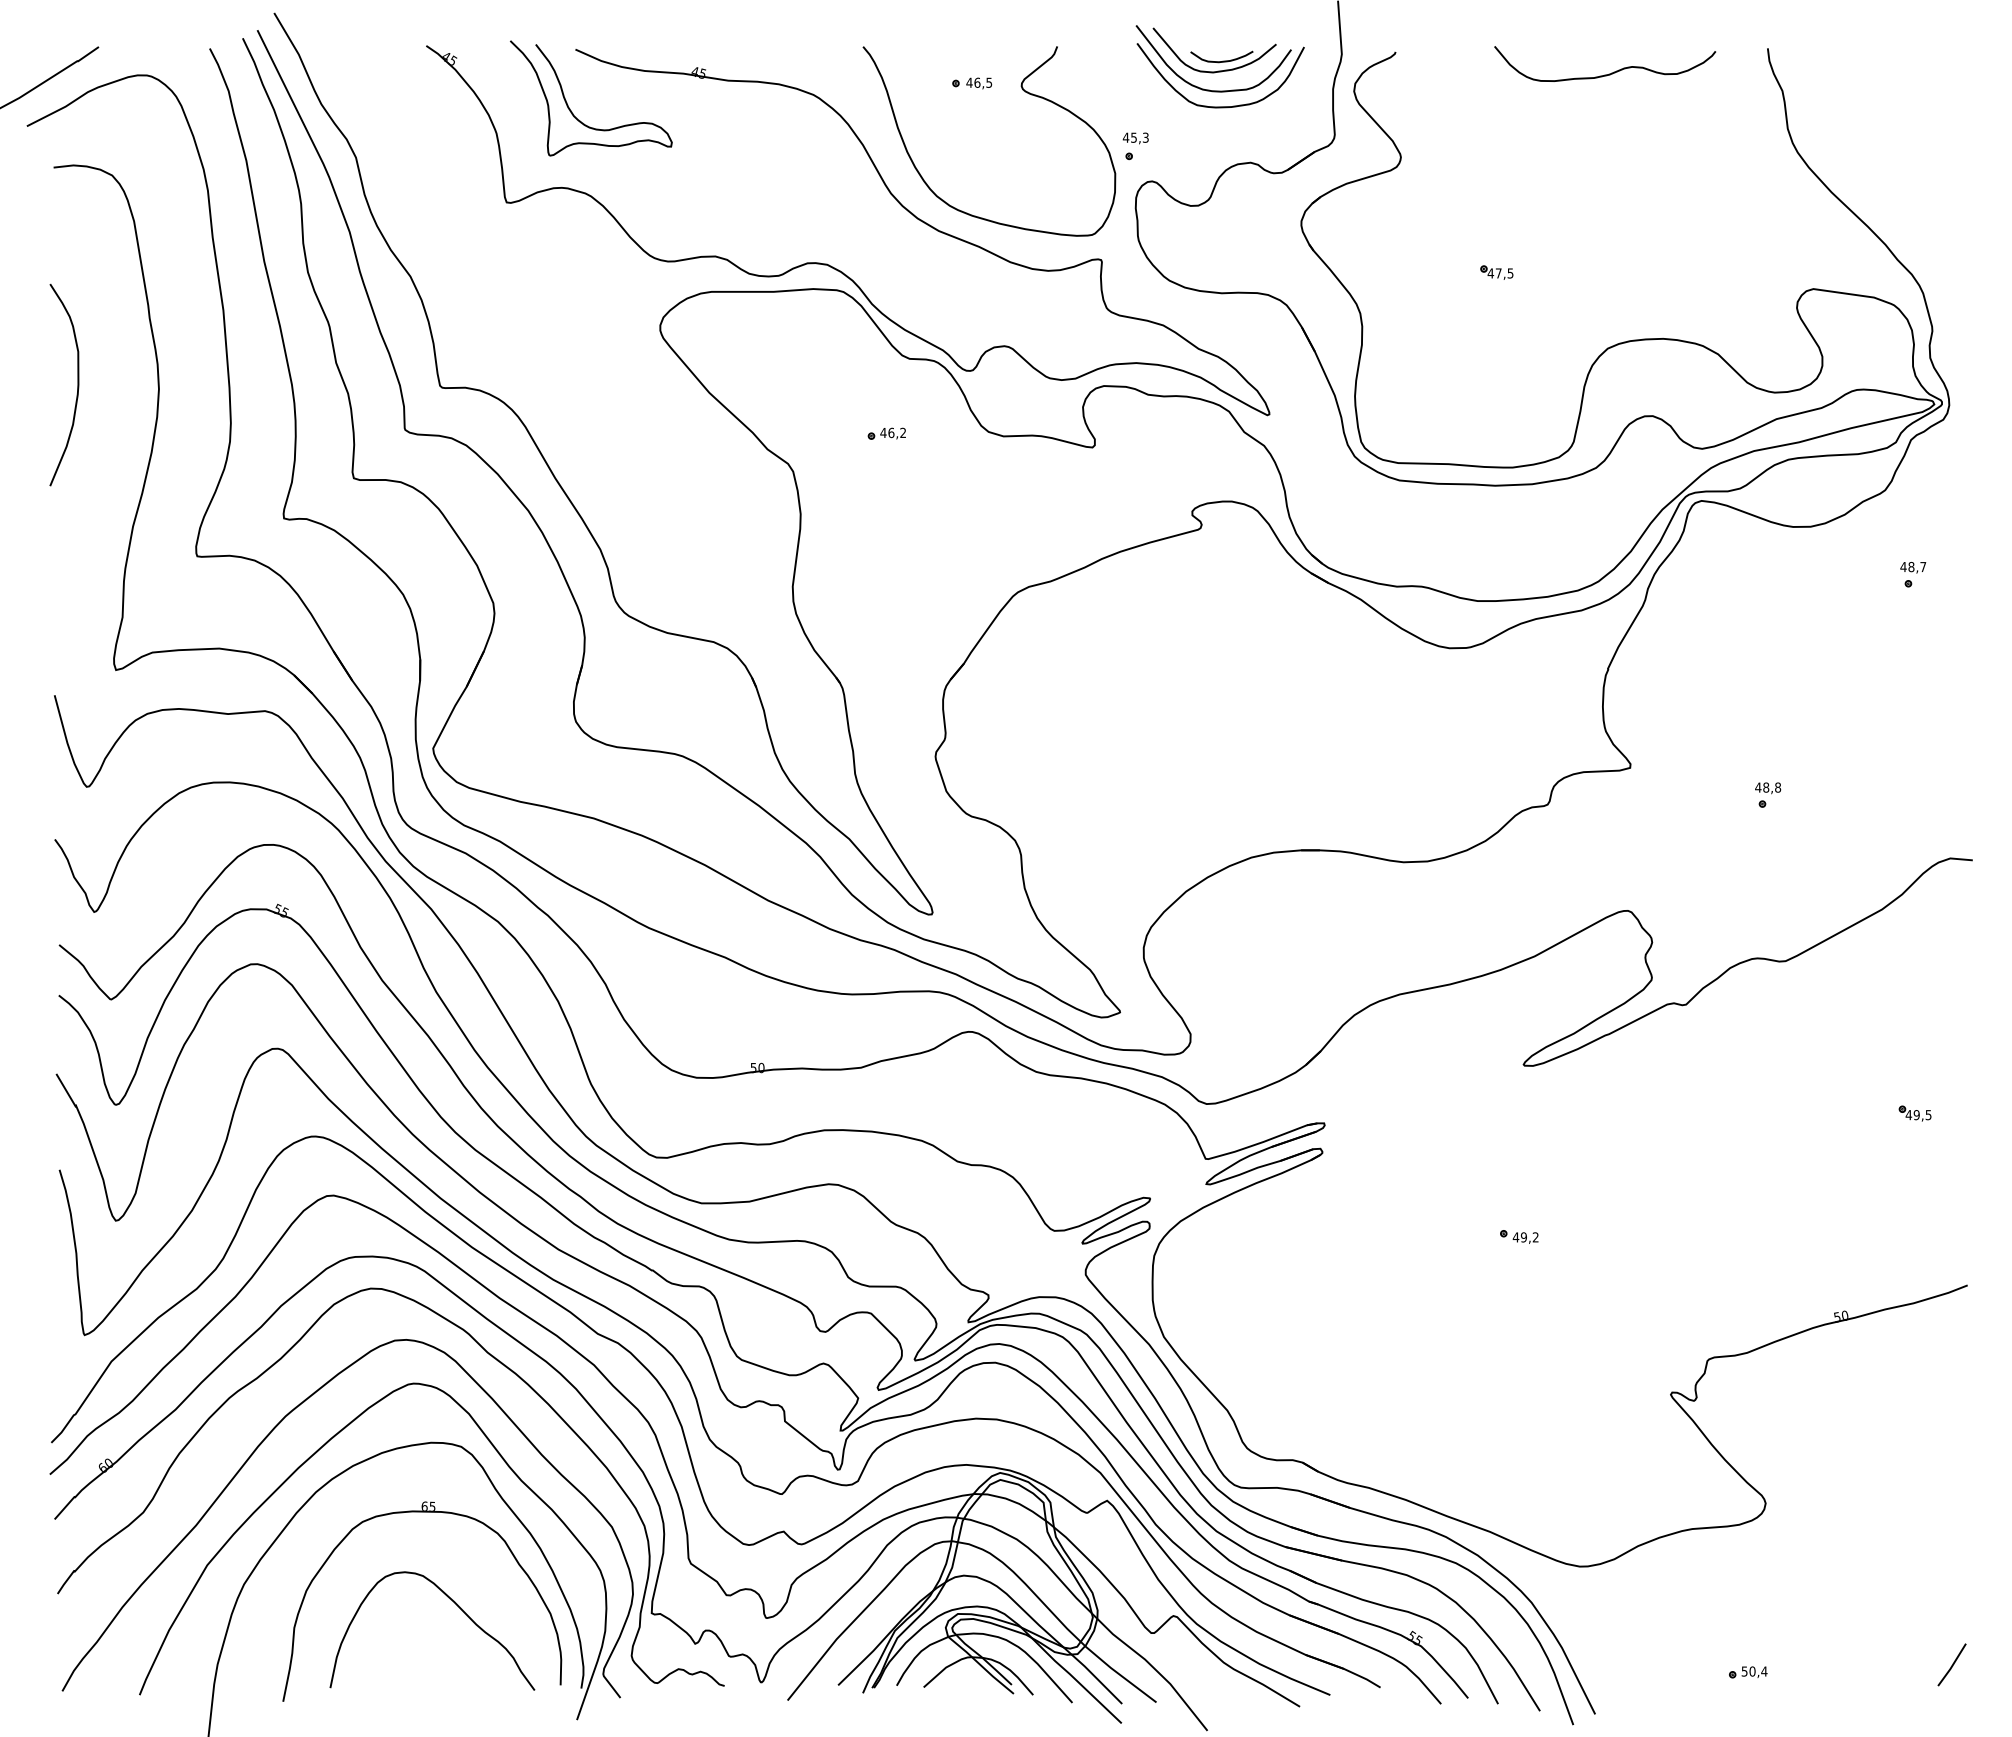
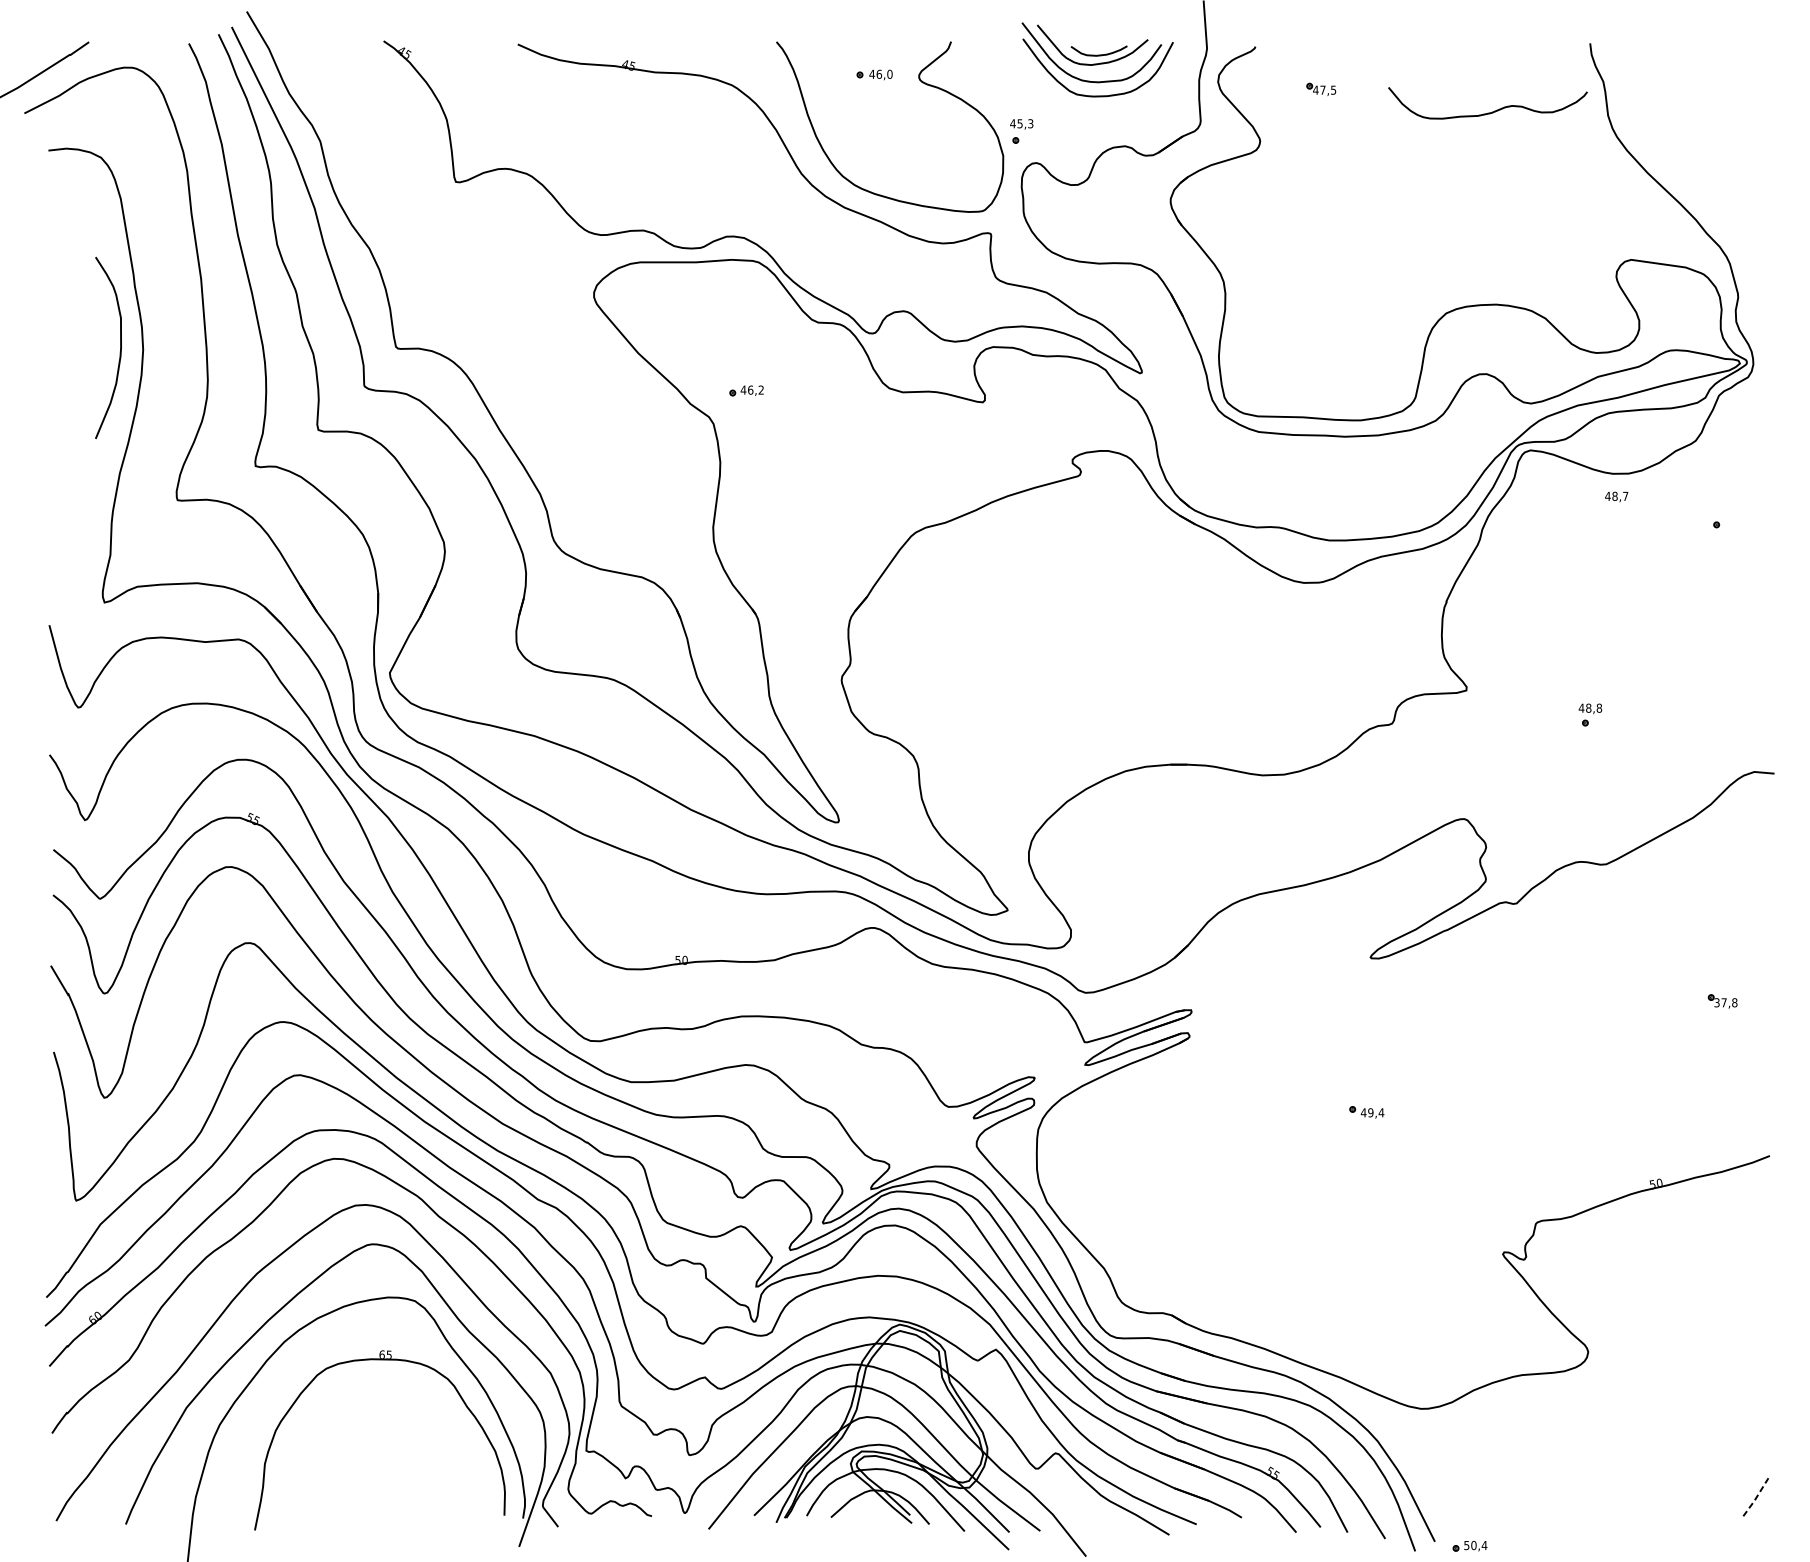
curve: (1609, 73) -> (1491, 111), moved
text: (989, 82) -> (890, 74), 46,5 -> 46,0
curve: (570, 108) -> (513, 97), removed
part: (1496, 272) -> (1320, 89), moved
curve: (77, 384) -> (120, 347), moved
part: (886, 433) -> (746, 390), moved
text: (1913, 567) -> (1616, 496), moved
text: (1918, 1115) -> (1725, 1003), 49,5 -> 37,8
text: (1535, 1237) -> (1381, 1112), 49,2 -> 49,4
curve: (456, 1605) -> (410, 1443), removed
line: (1952, 1665) -> (1756, 1497), solid -> dashed
part: (1748, 1672) -> (1470, 1546), moved

